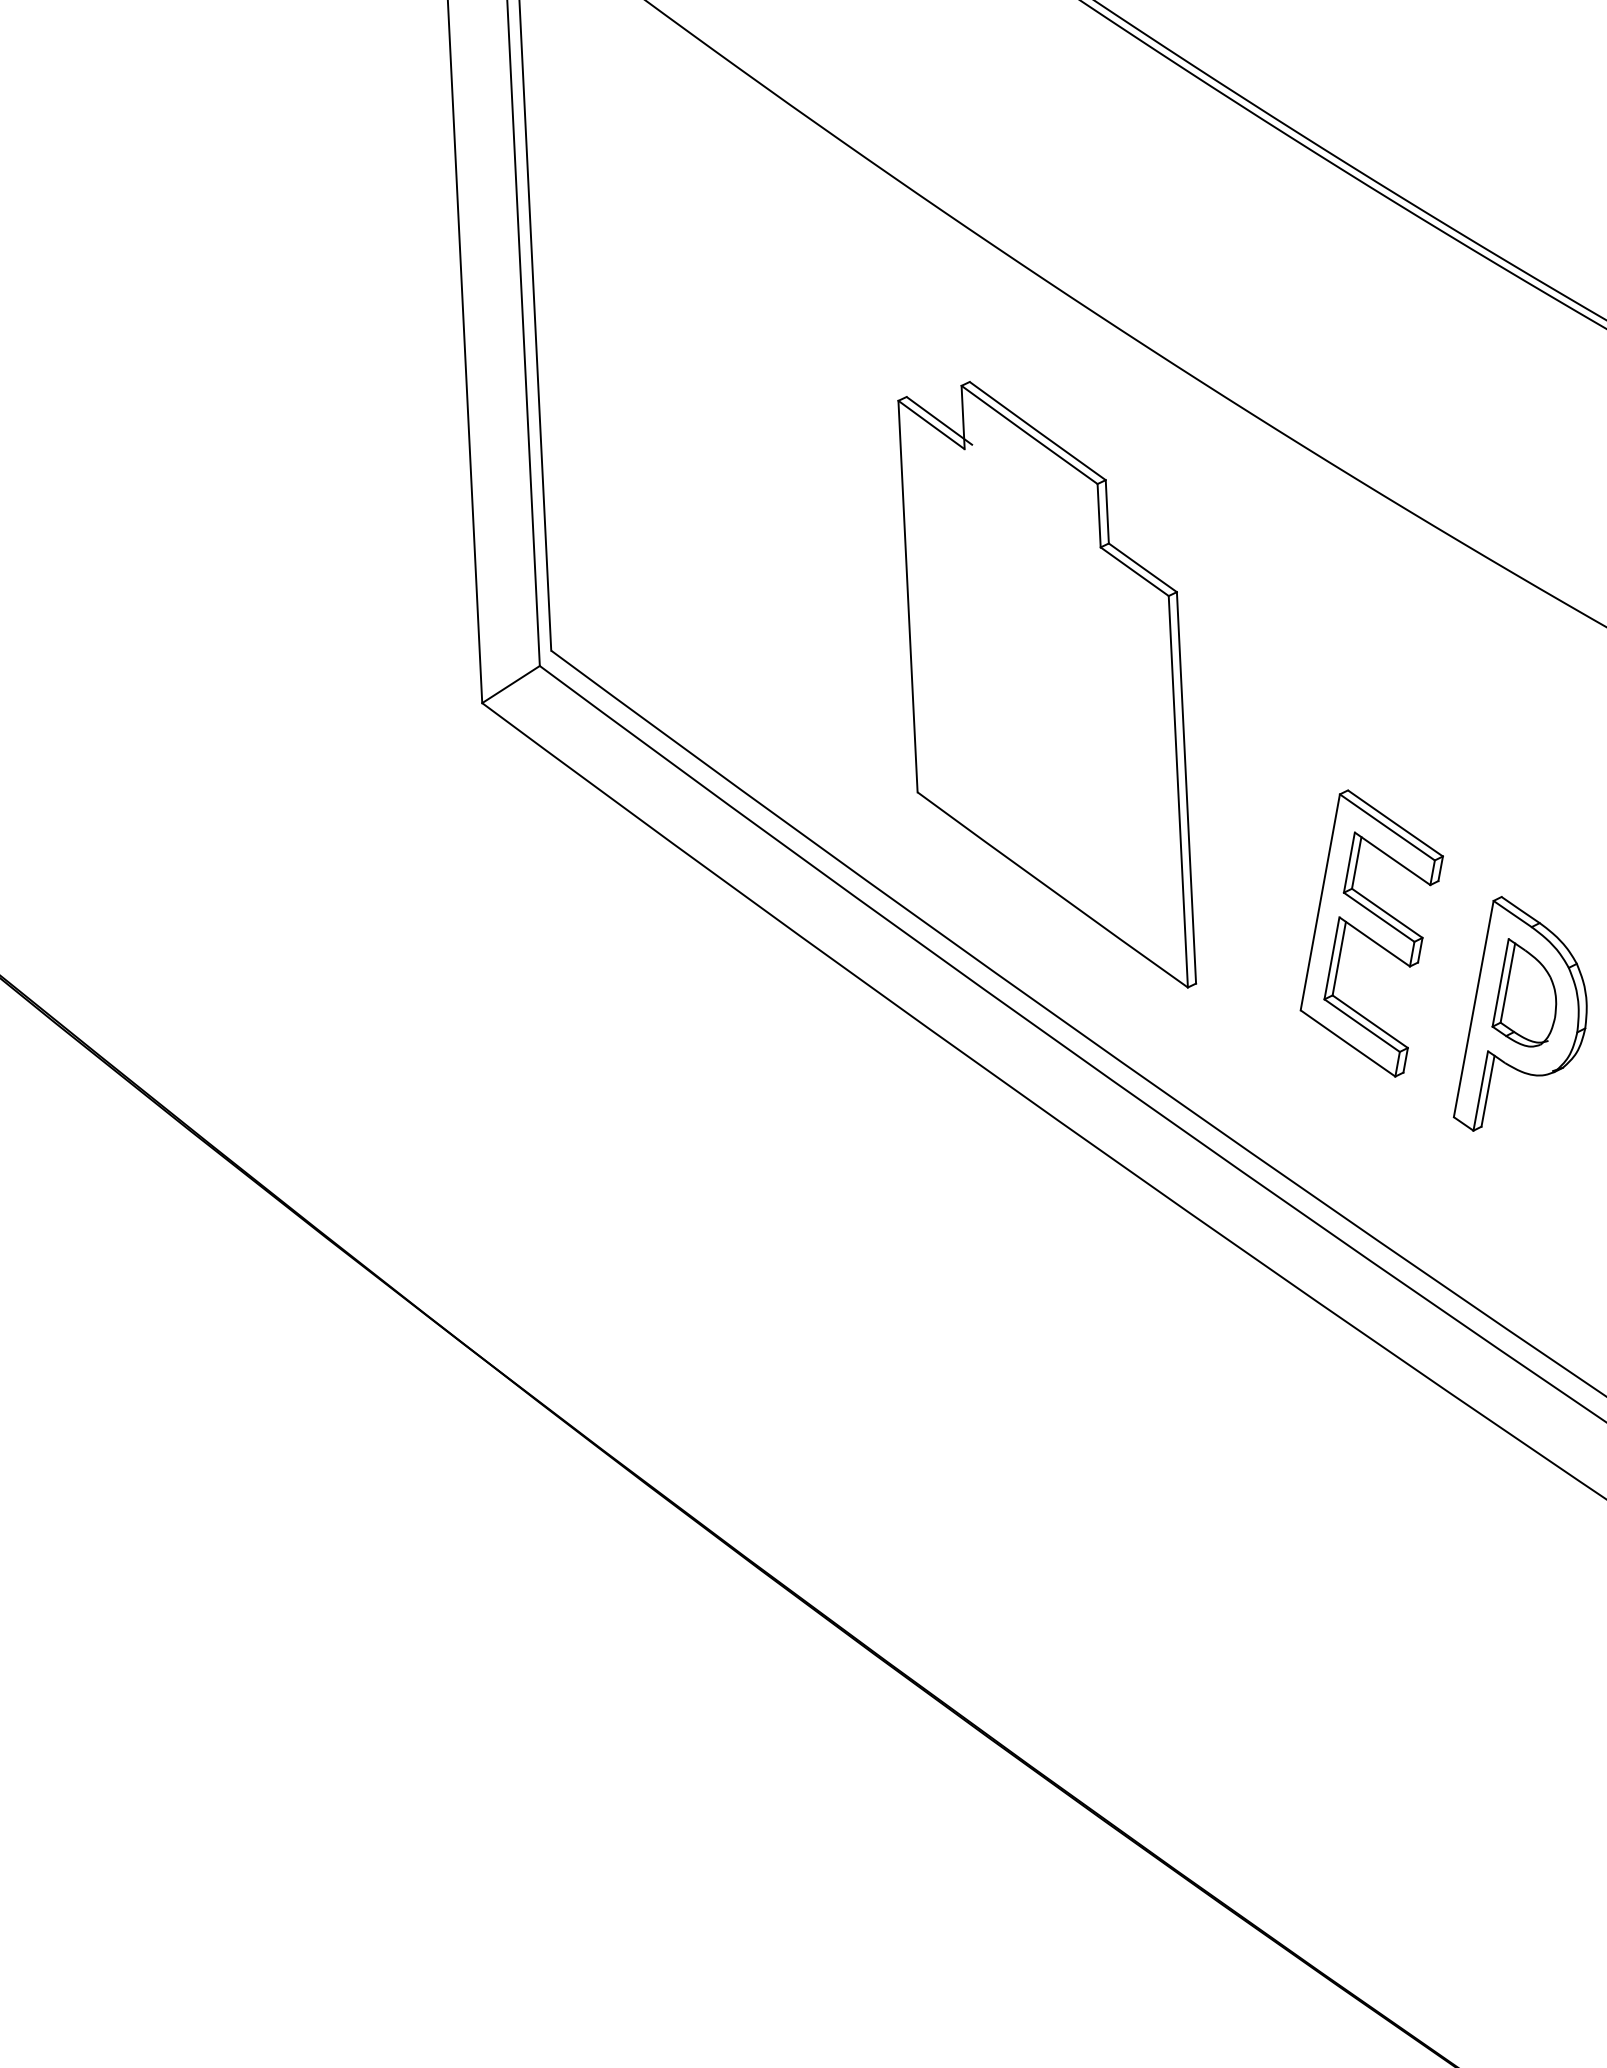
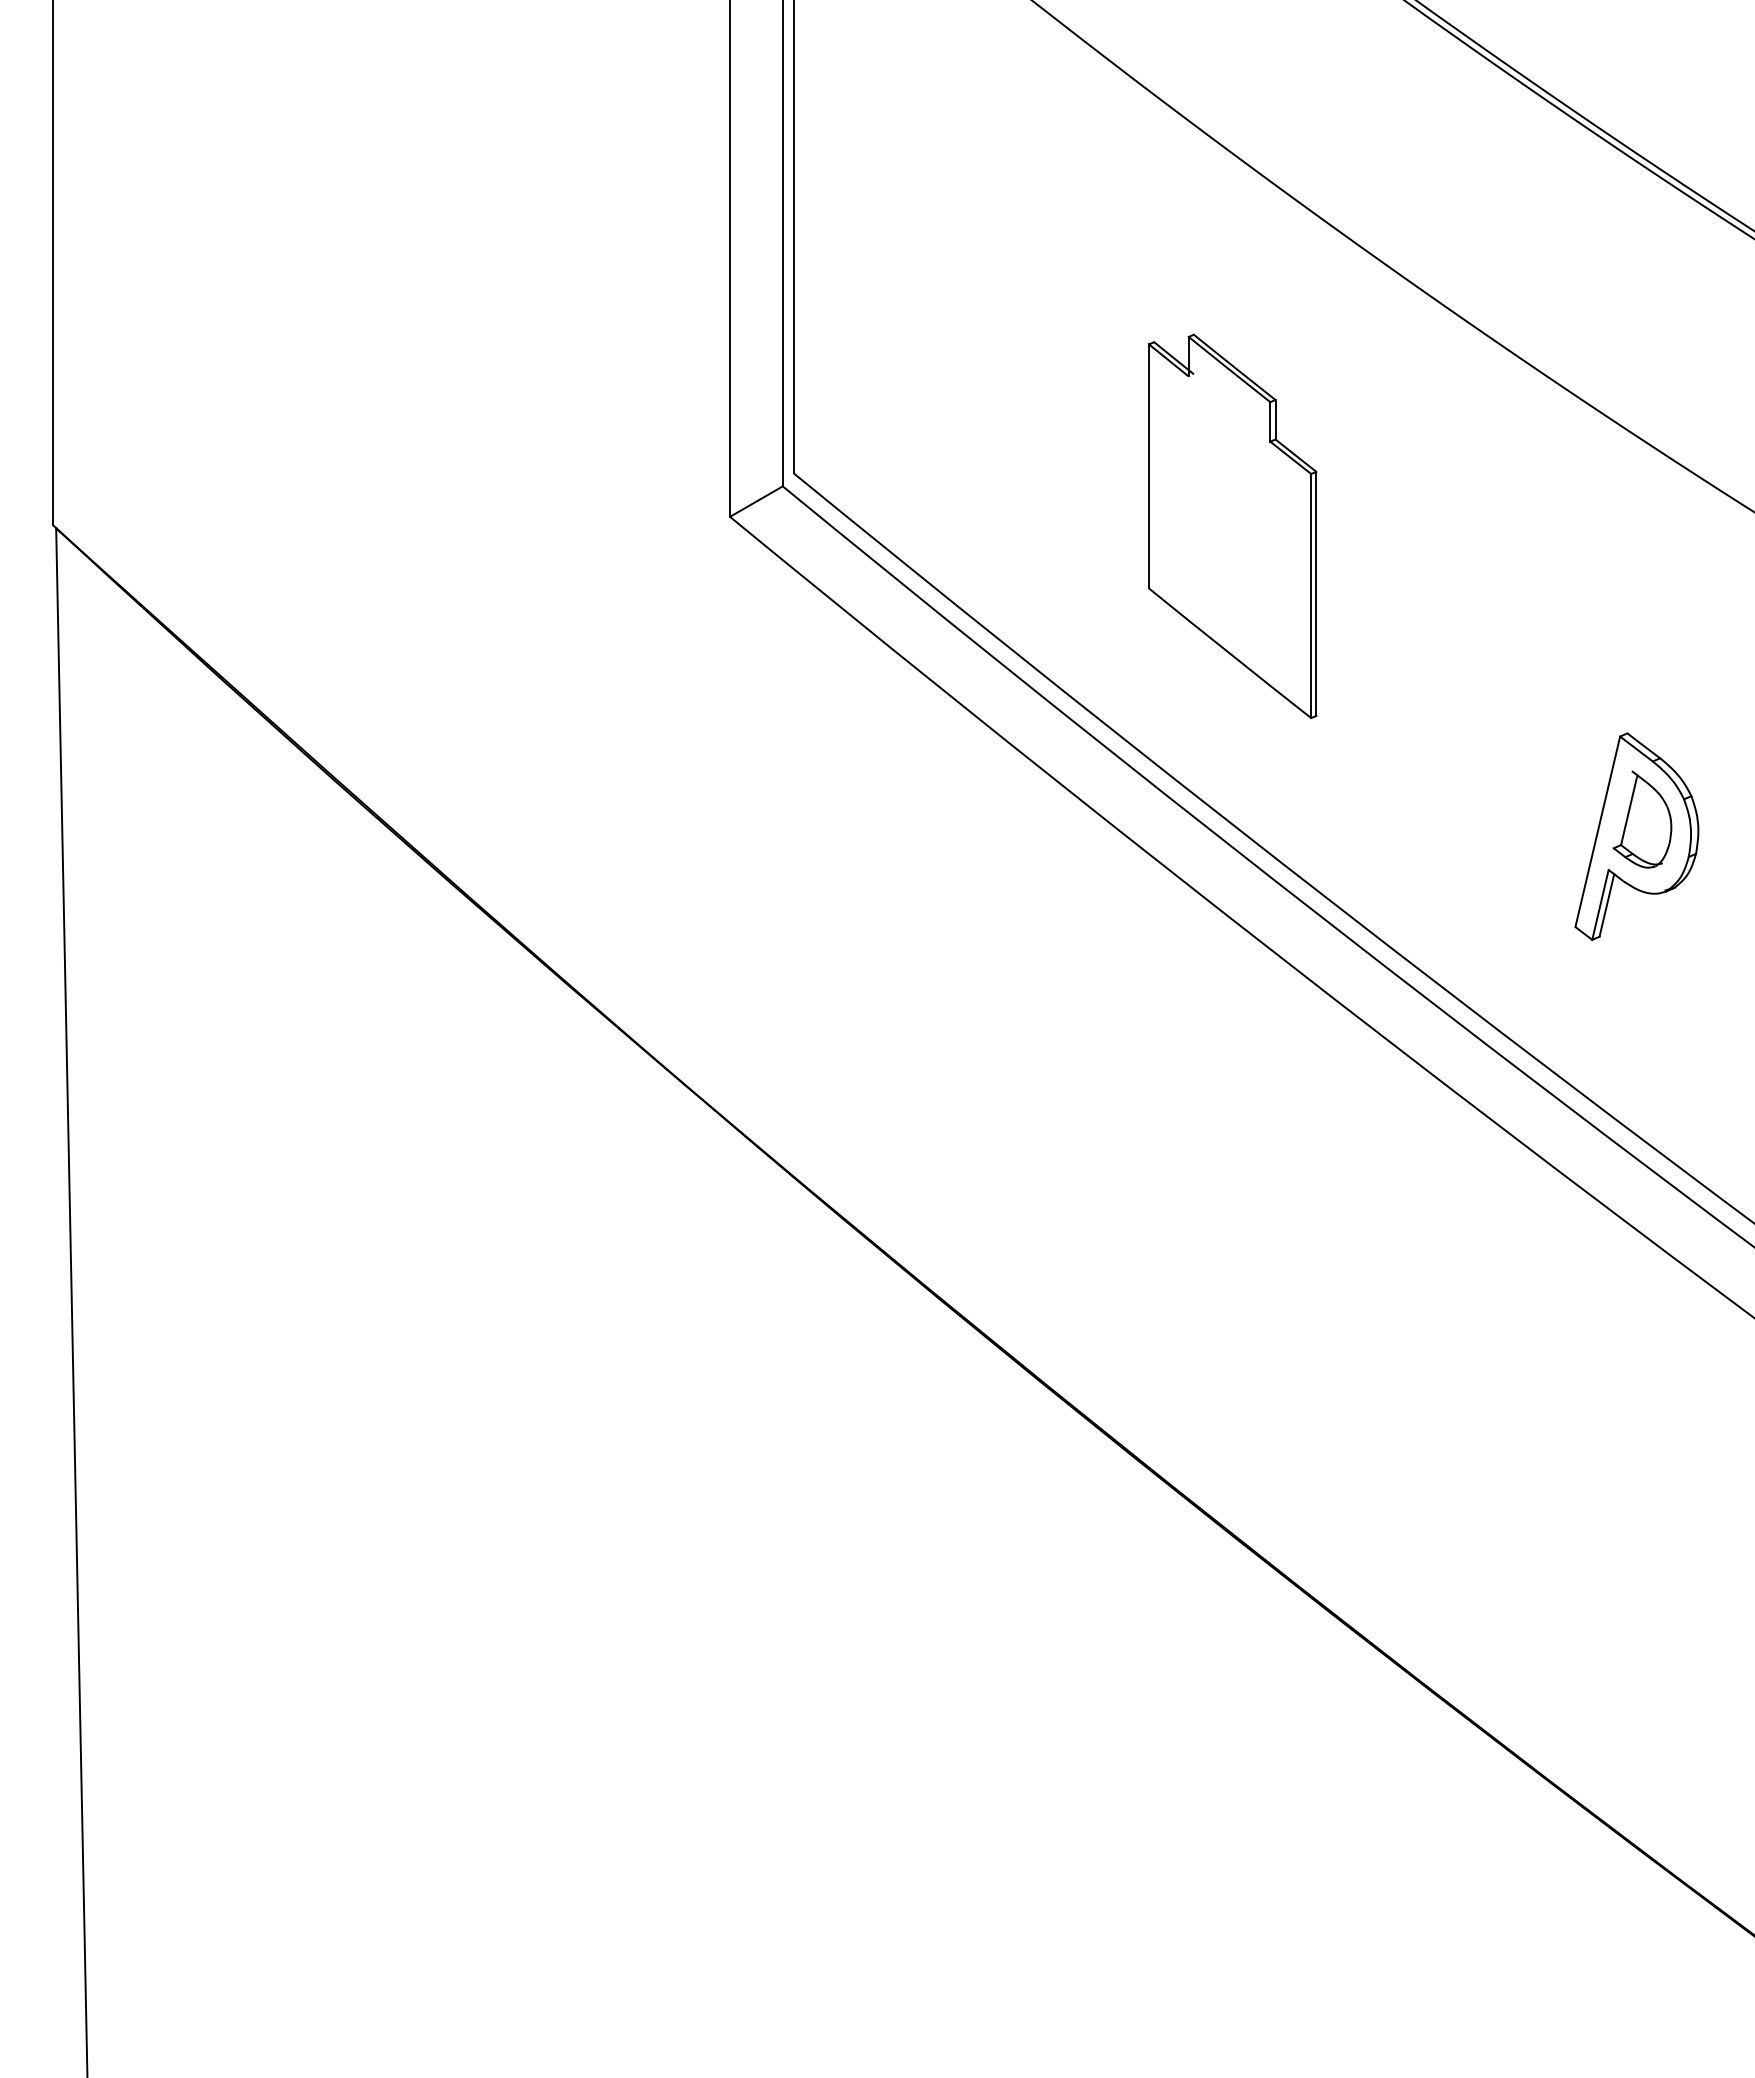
part: (1046, 686) -> (1232, 526), size x0.7
part: (1371, 933) -> (1510, 760), removed
line: (1500, 982) -> (1622, 809), removed

